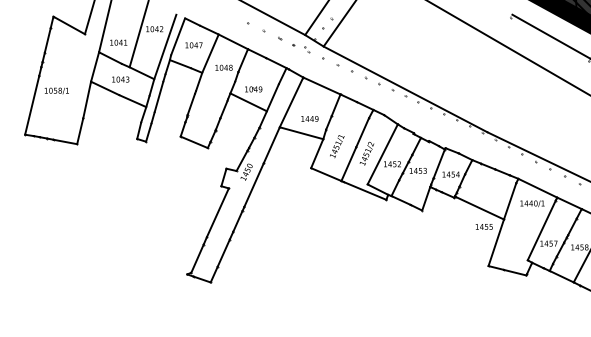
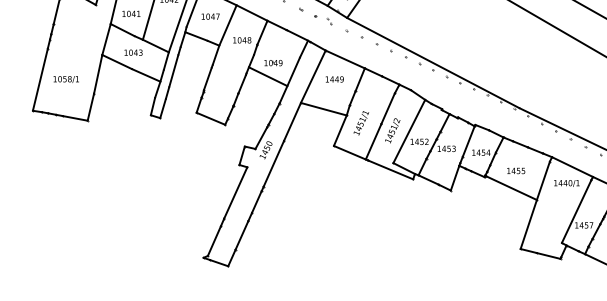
text: (56, 90) -> (65, 78), moved
text: (309, 118) -> (334, 78), moved
text: (483, 226) -> (515, 170), moved

